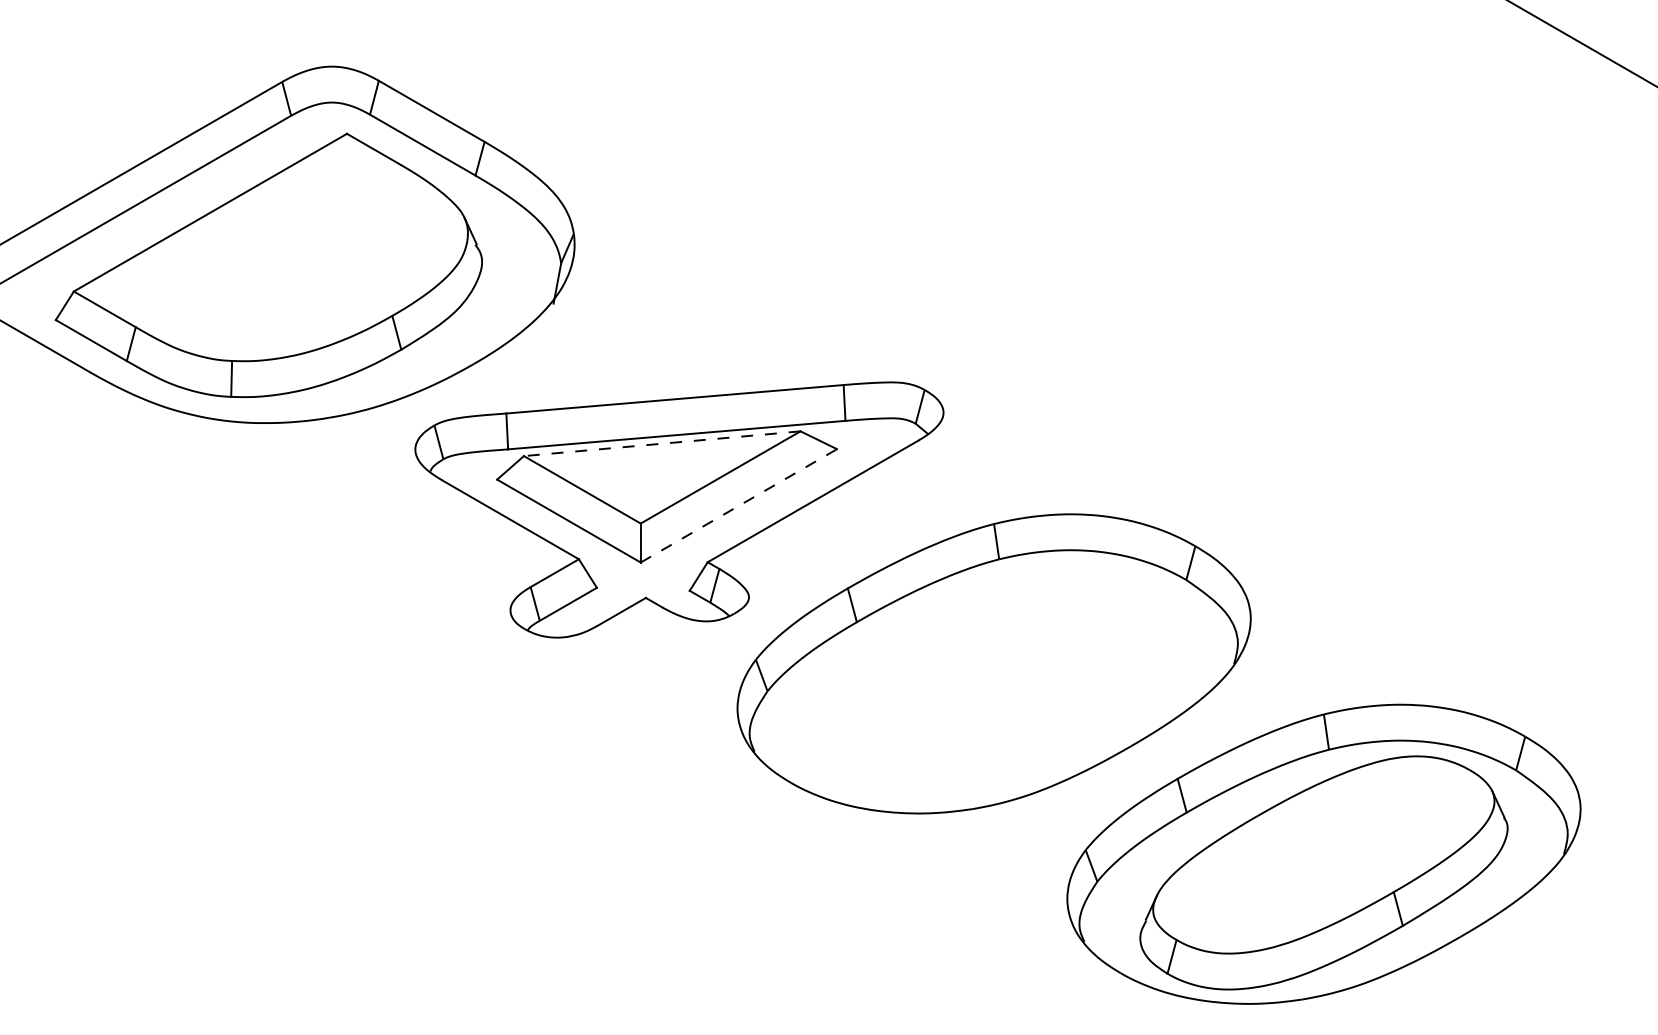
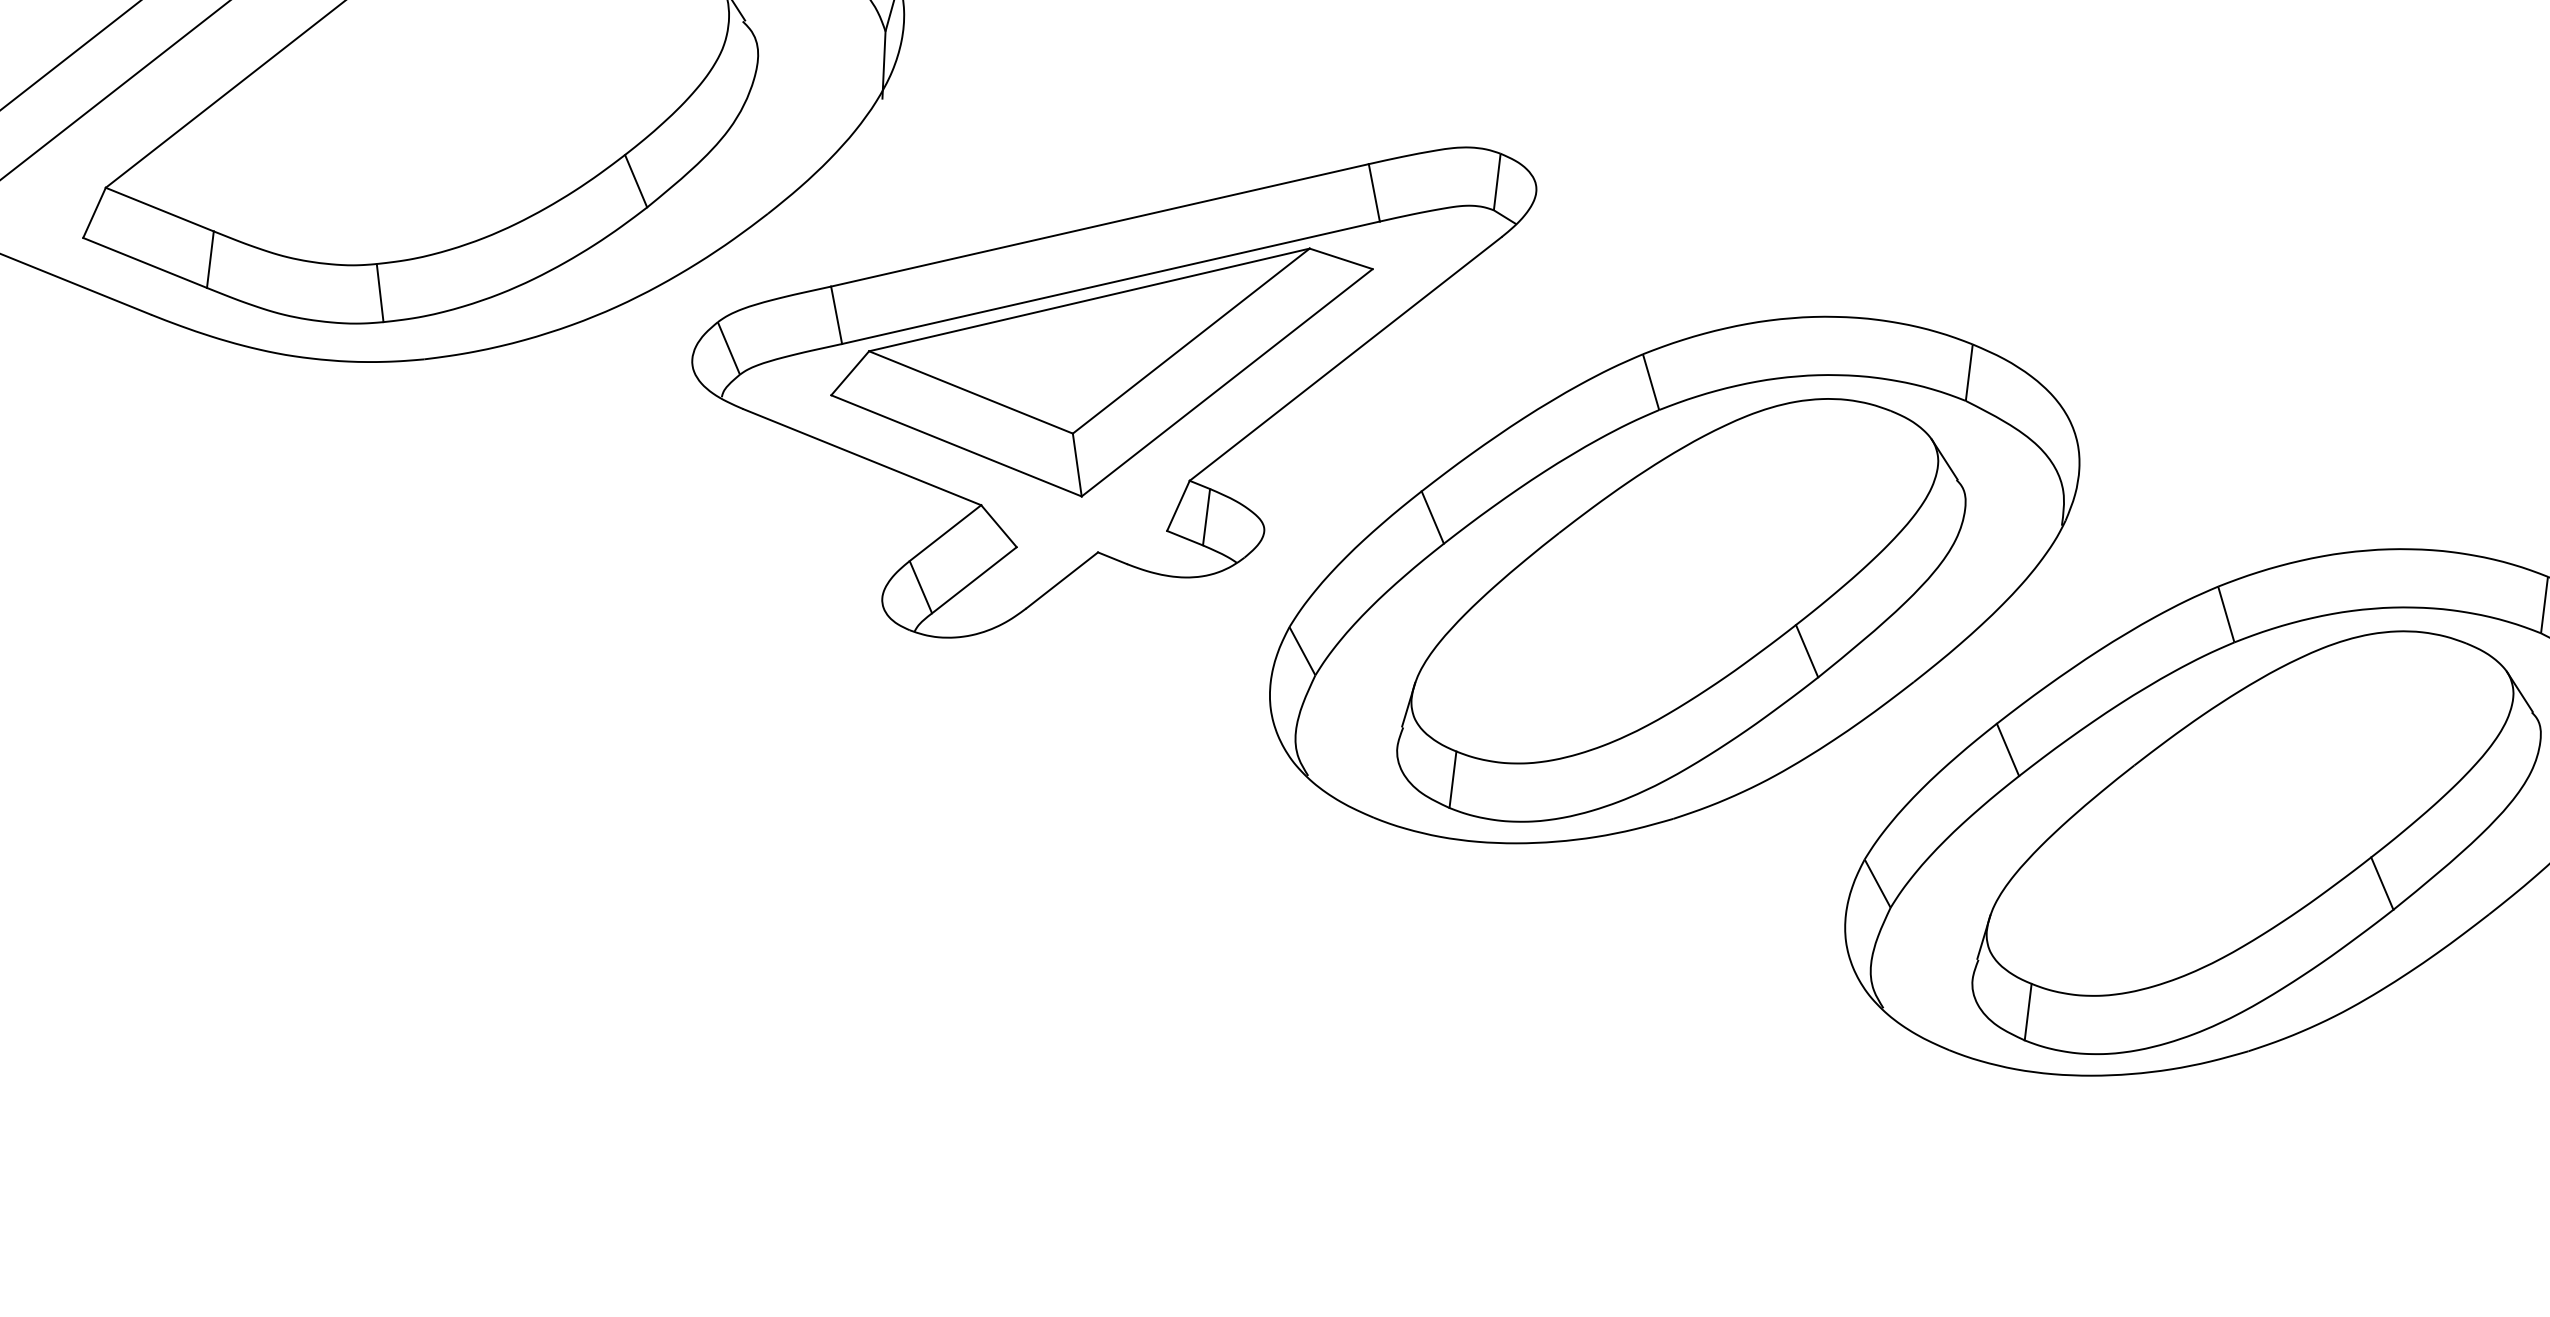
line: (662, 443) -> (1089, 299), dashed -> solid
line: (739, 505) -> (1228, 382), dashed -> solid
part: (993, 682) -> (1677, 610), added

